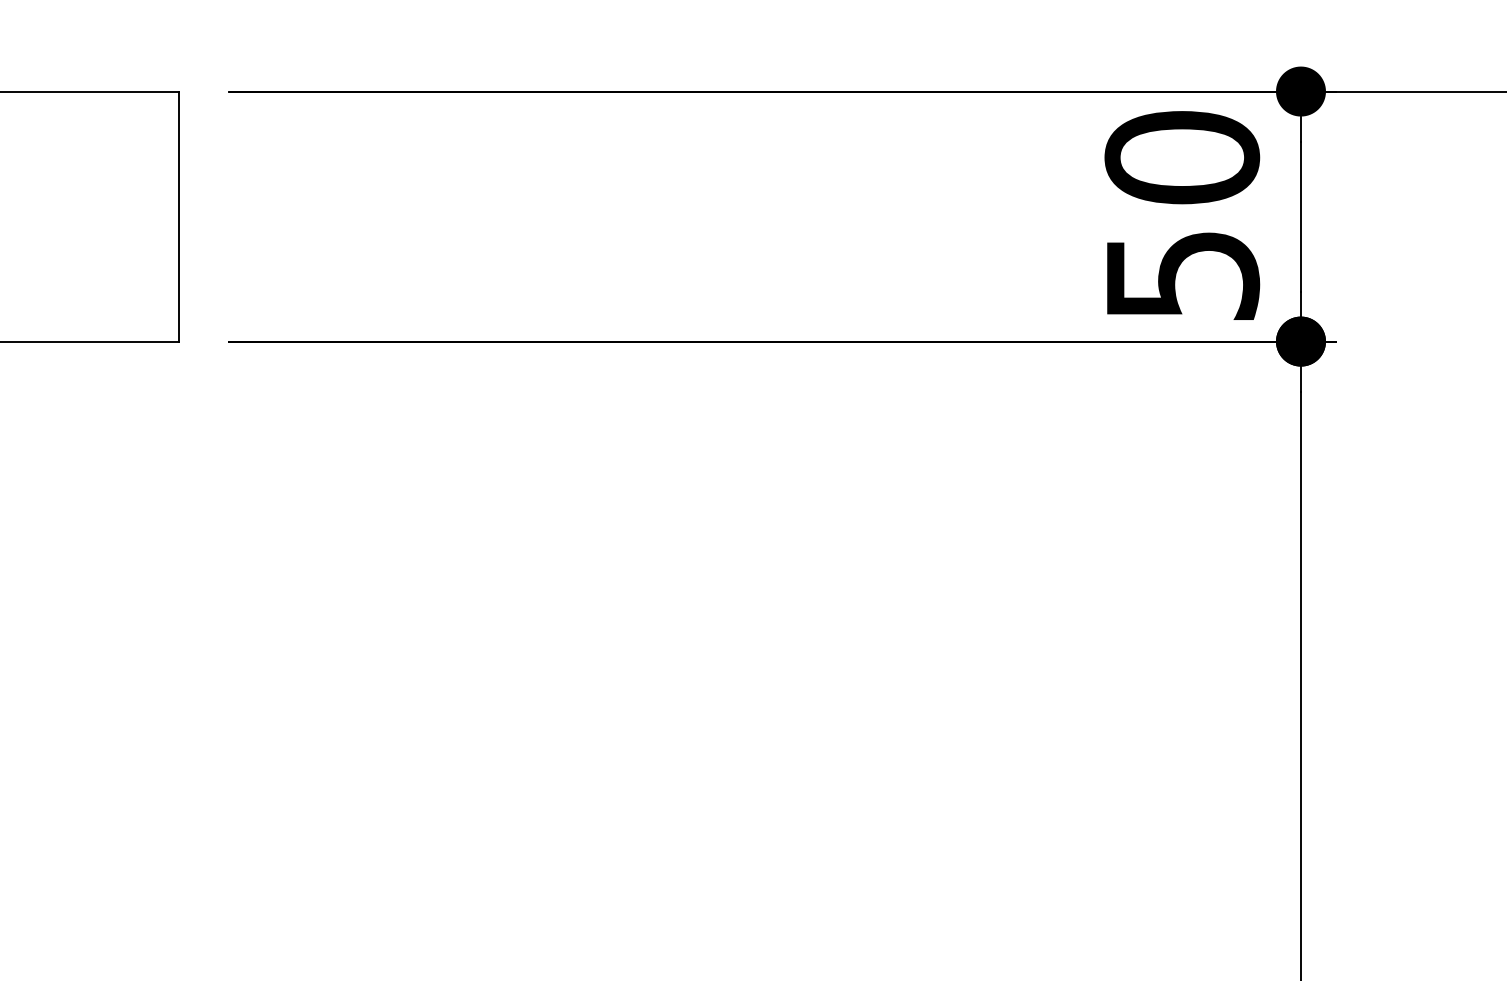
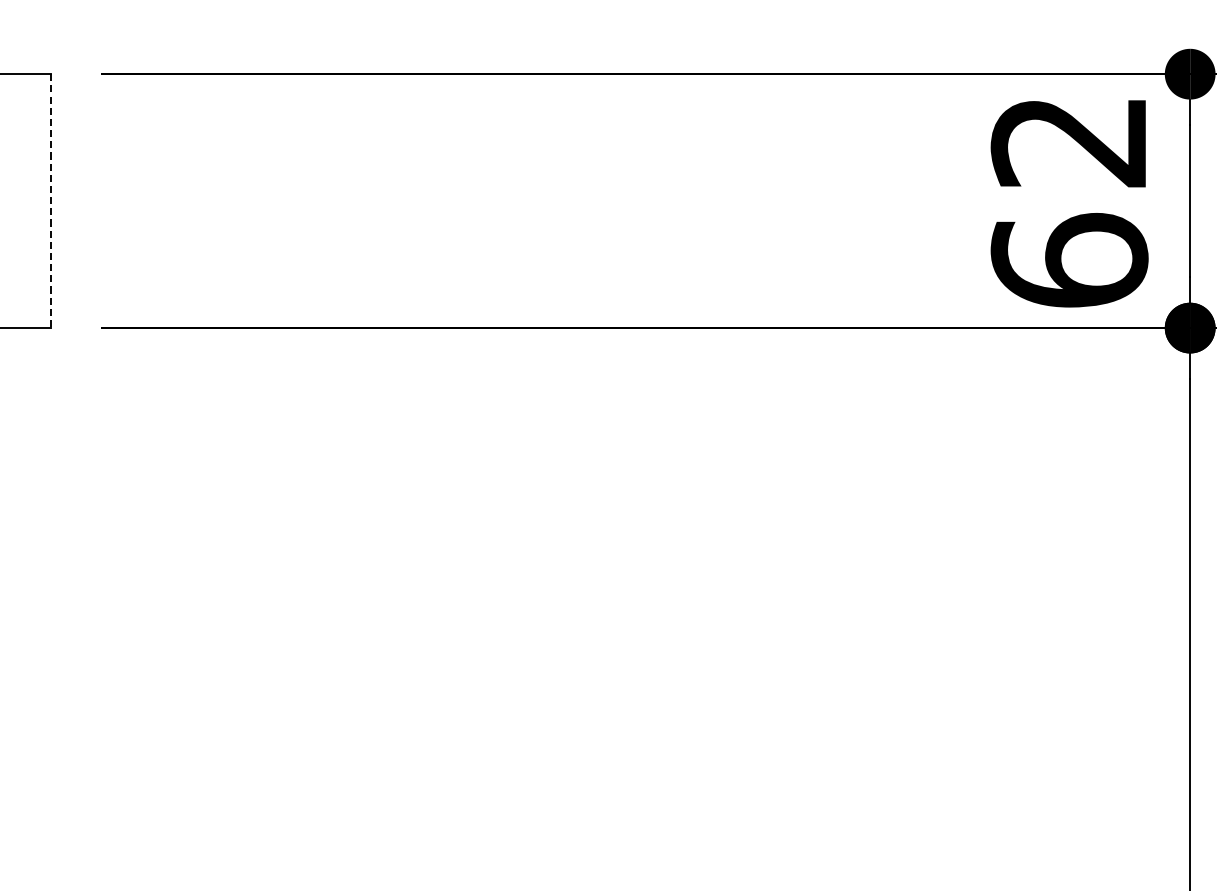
text: (1182, 216) -> (1069, 201), 50 -> 62
line: (179, 217) -> (51, 202), solid -> dashed

